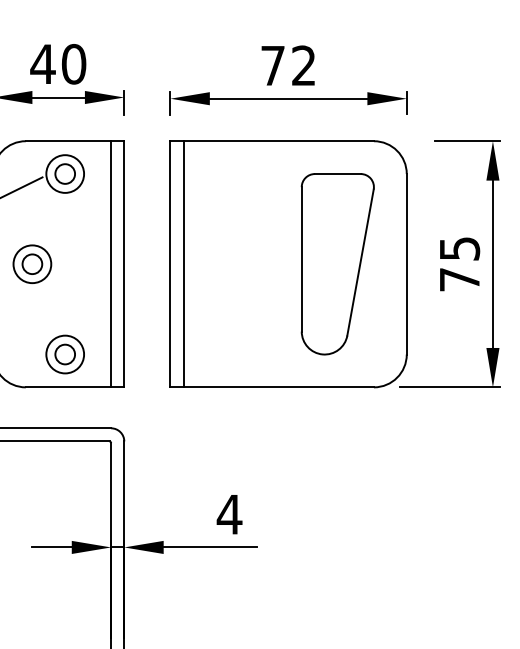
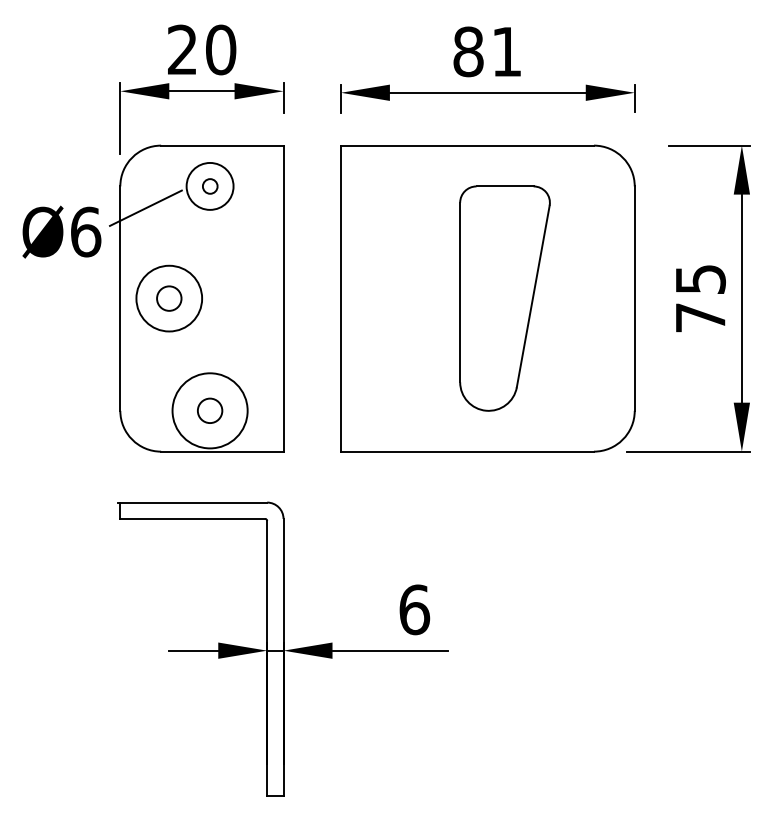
text: (43, 63) -> (182, 49), 40 -> 20
text: (287, 65) -> (486, 51), 72 -> 81
circle: (65, 174) -> (210, 186), size x0.6
circle: (31, 264) -> (168, 298), size x1.4
line: (111, 264) -> (267, 298), removed
line: (183, 264) -> (357, 298), removed
part: (337, 264) -> (504, 298), moved
circle: (64, 354) -> (209, 410), size x1.6
text: (229, 514) -> (414, 609), 4 -> 6

